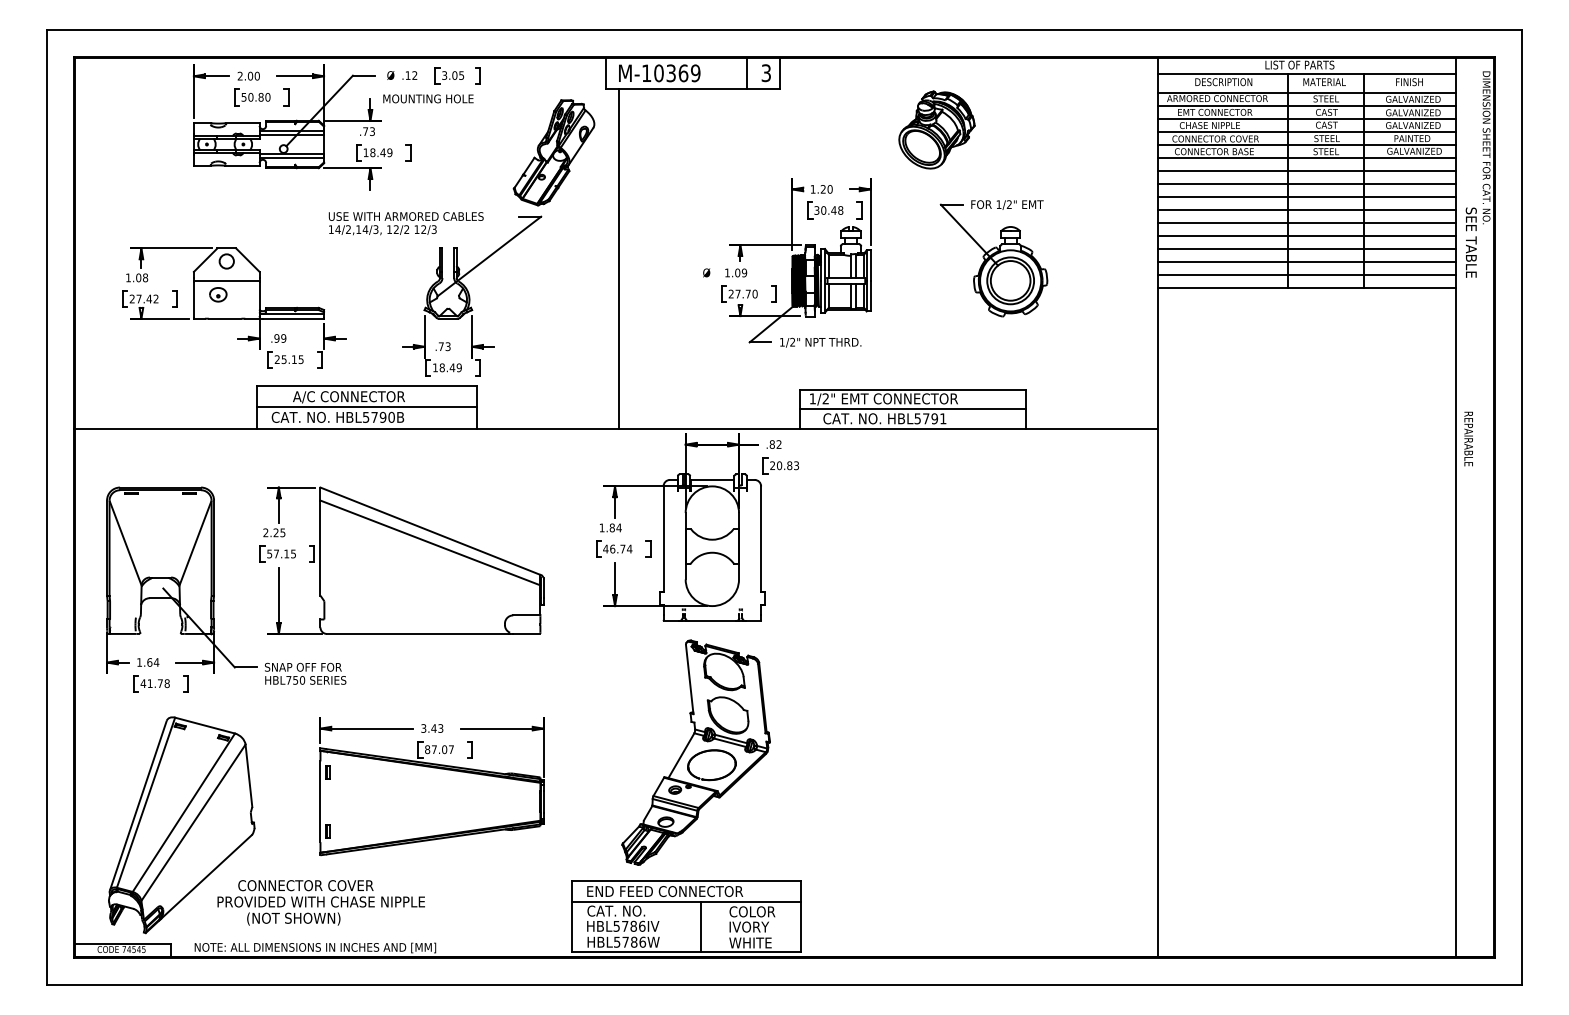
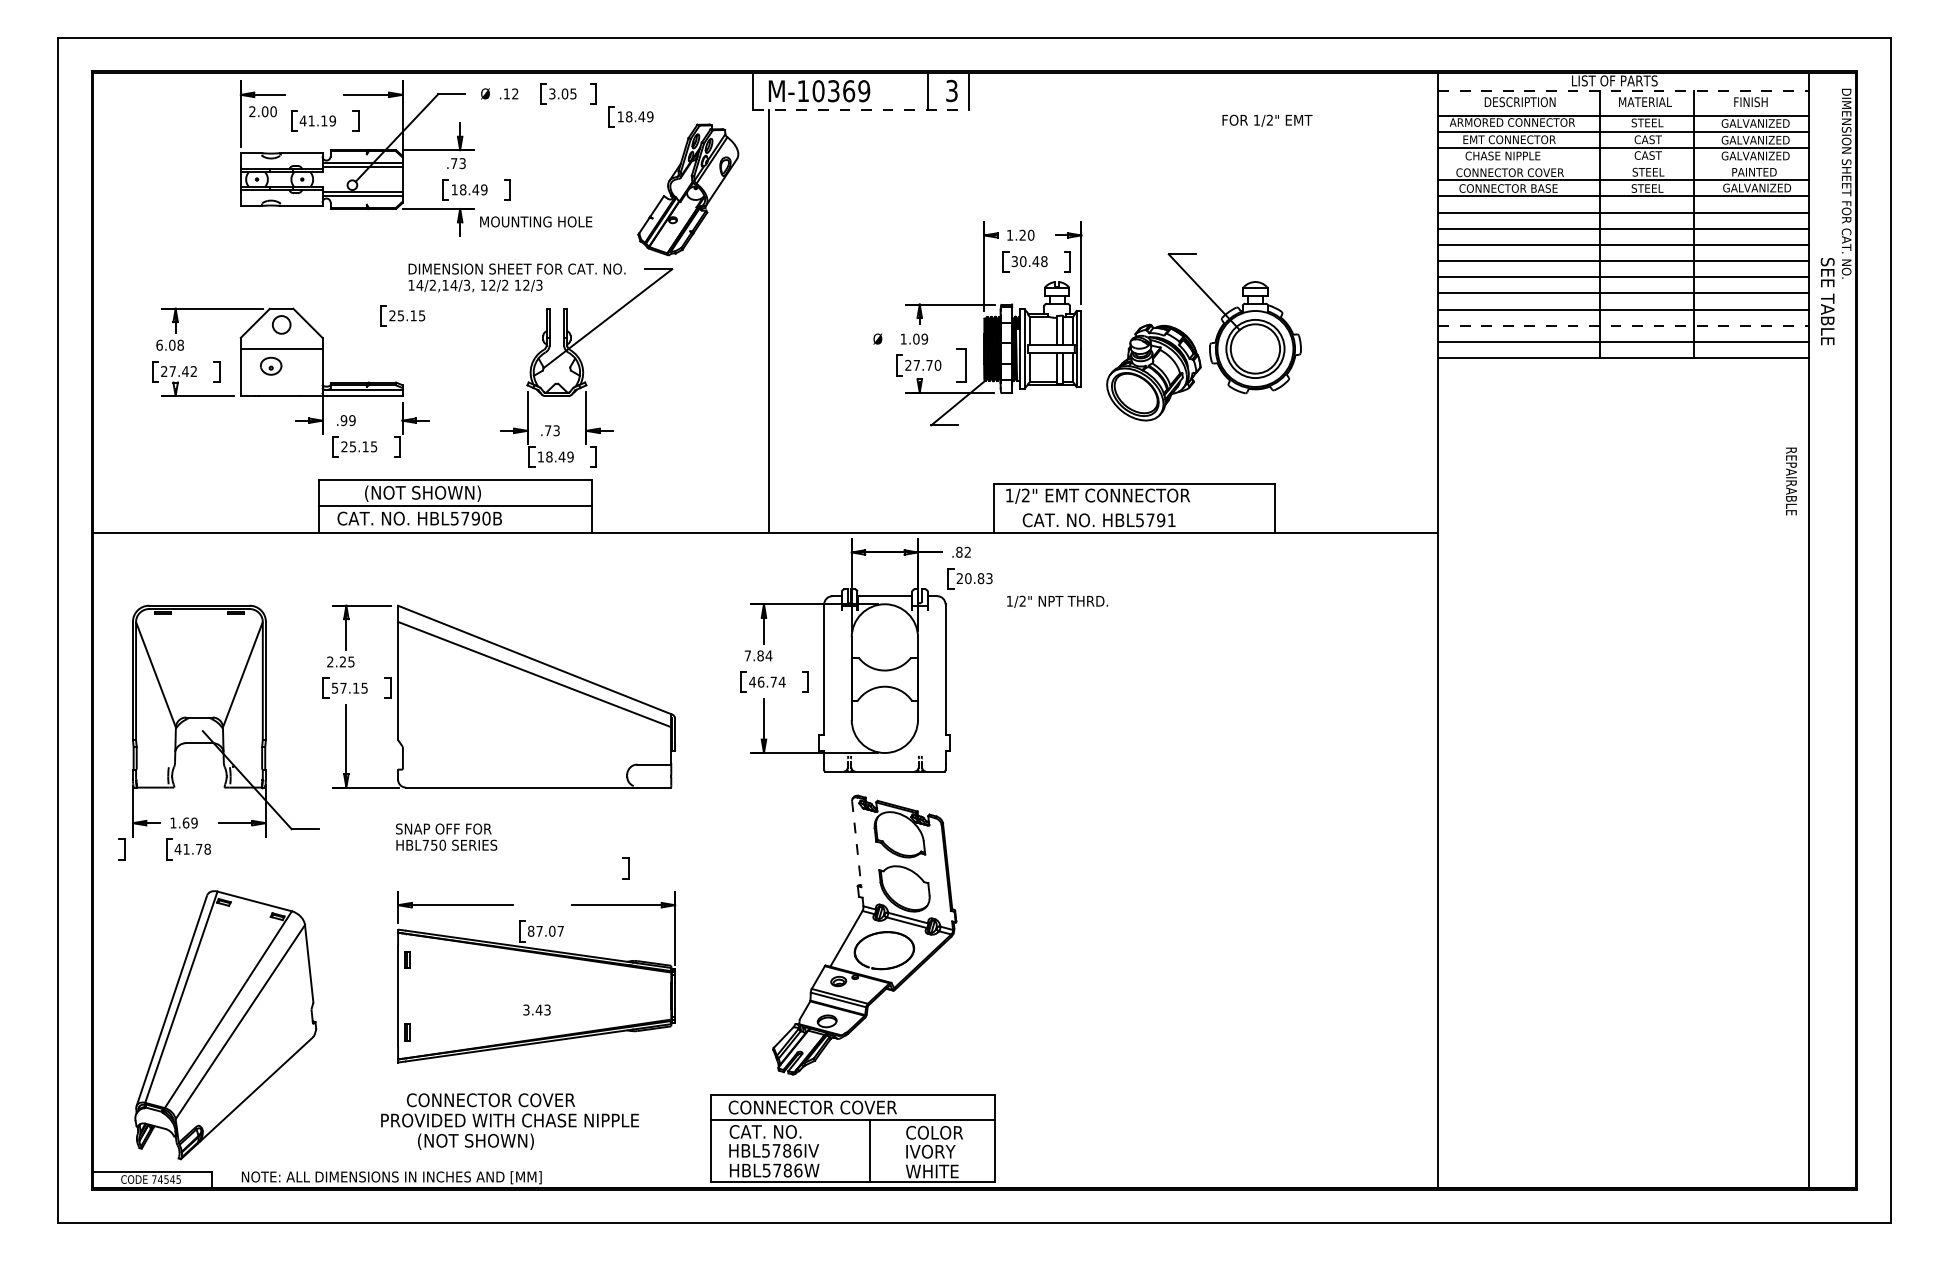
line: (1306, 73) -> (1623, 91), solid -> dashed
text: (248, 76) -> (262, 111), moved
line: (693, 88) -> (861, 110), solid -> dashed
part: (507, 93) -> (630, 116), added
text: (255, 96) -> (317, 120), 50.80 -> 41.19
text: (428, 98) -> (536, 221), moved
part: (936, 129) -> (1153, 372), moved
line: (1306, 132) -> (1623, 164), removed
text: (1007, 204) -> (1267, 120), moved
text: (415, 216) -> (516, 268), USE WITH ARMORED CABLES -> DIMENSION SHEET FOR CAT. NO.
part: (324, 253) -> (402, 315), added
line: (1306, 261) -> (1623, 325), solid -> dashed
text: (128, 277) -> (159, 344), 1.08 -> 6.08
part: (773, 294) -> (960, 365), size x1.6
text: (820, 342) -> (1057, 601), moved
text: (348, 397) -> (433, 493), A/C CONNECTOR -> (NOT SHOWN)
line: (912, 408) -> (1133, 507), removed
text: (1468, 439) -> (1791, 481), moved
text: (601, 527) -> (747, 655), 1.84 -> 7.84
text: (156, 662) -> (194, 822), 1.64 -> 1.69
text: (305, 673) -> (446, 836), moved
line: (689, 679) -> (856, 844), solid -> dashed
part: (185, 683) -> (121, 849), moved
text: (431, 728) -> (536, 1009), moved
part: (469, 749) -> (625, 868), moved
text: (664, 891) -> (825, 1107), END FEED CONNECTOR -> CONNECTOR COVER
text: (320, 902) -> (509, 1121), moved

